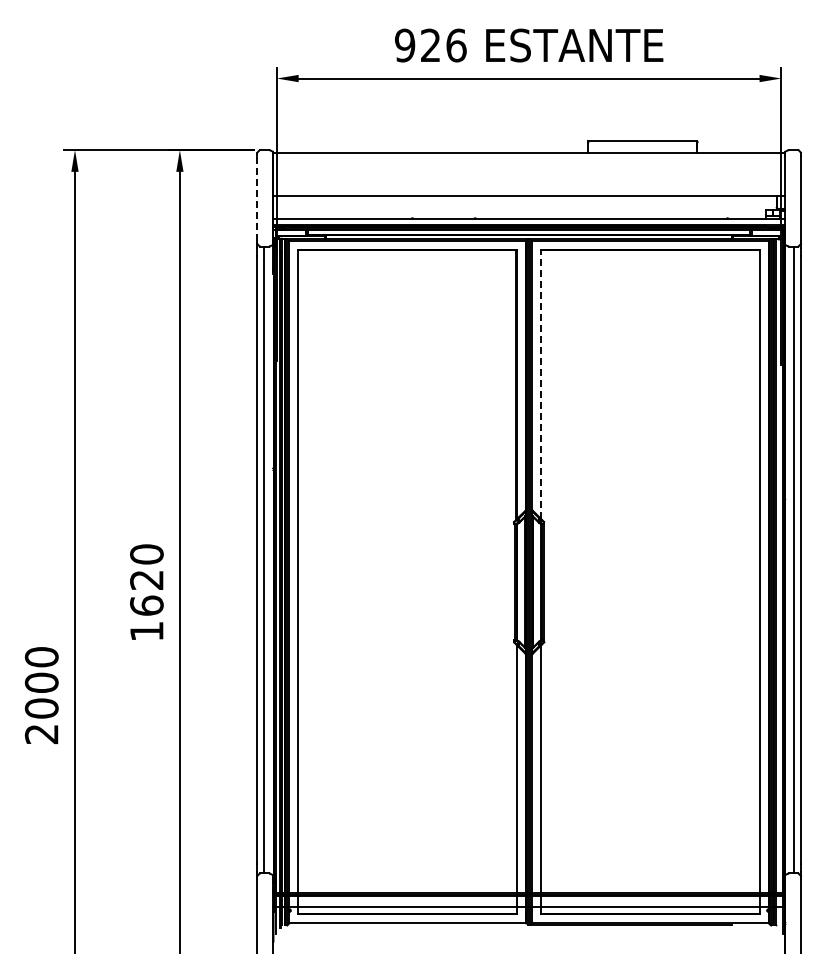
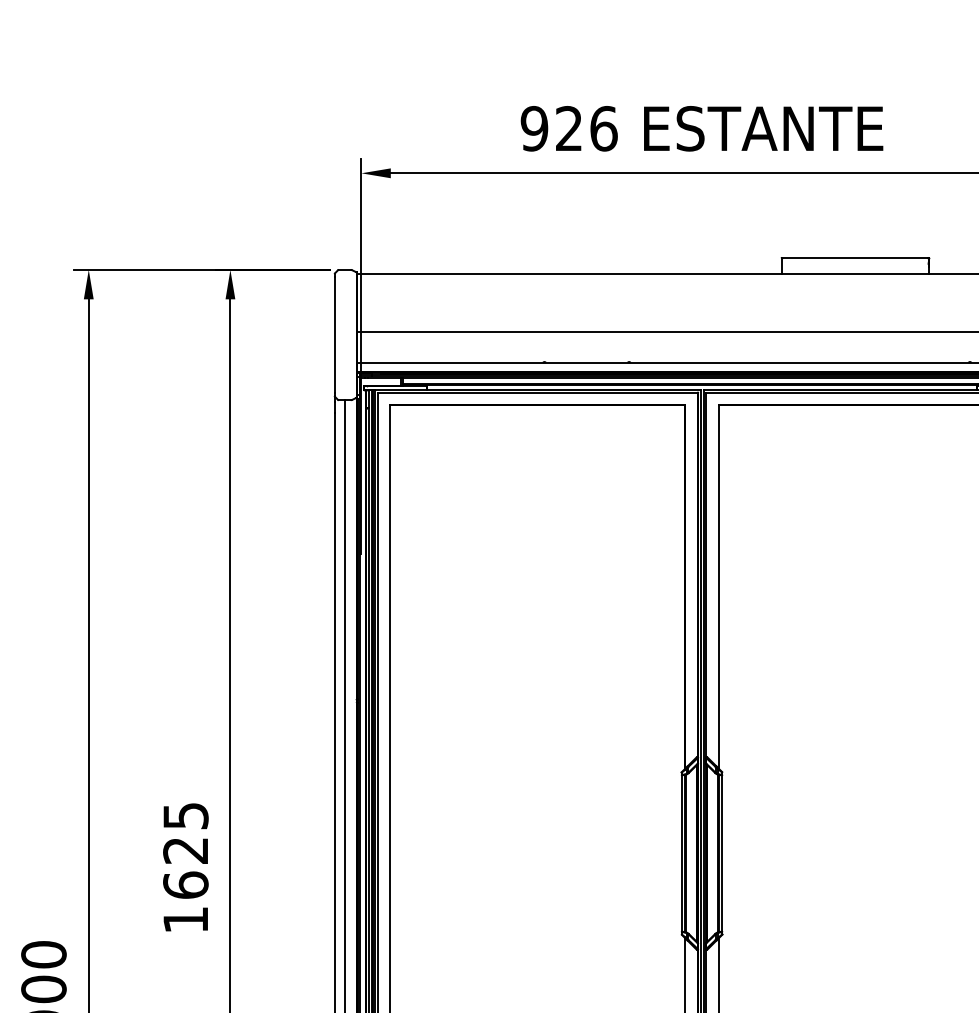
line: (257, 198) -> (335, 335), dashed -> solid
line: (541, 384) -> (718, 586), dashed -> solid
text: (146, 554) -> (185, 816), 1620 -> 1625

